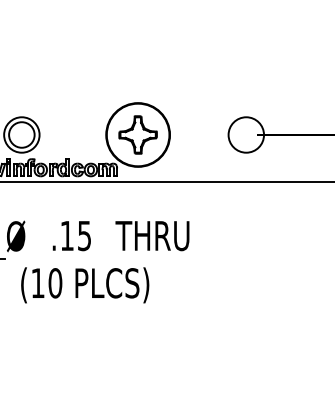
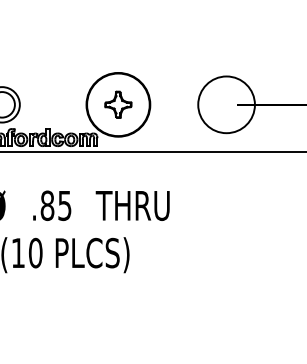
part: (137, 134) -> (117, 104), size x0.7
circle: (246, 134) -> (226, 104), size x1.6
text: (67, 235) -> (47, 205), .15 -> .85

